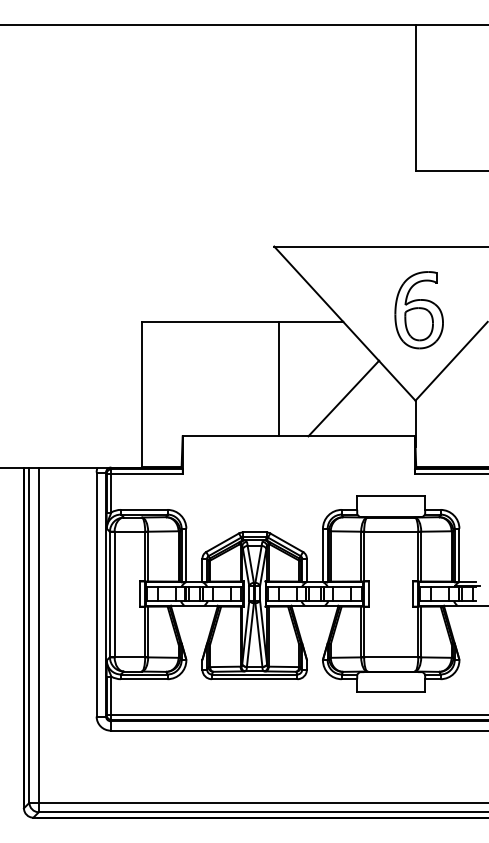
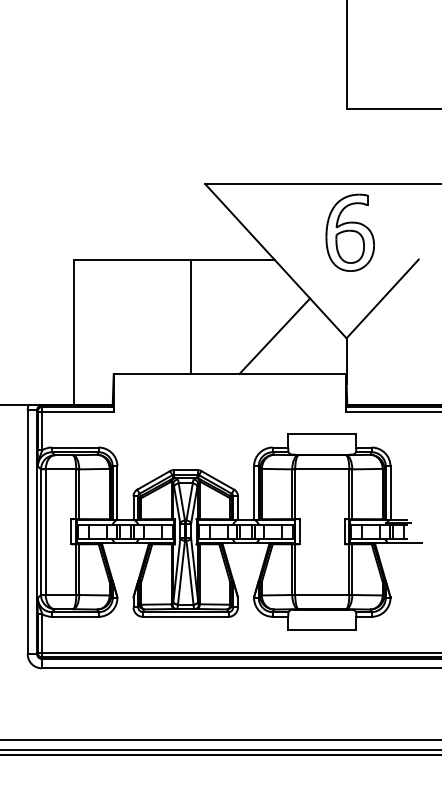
part: (418, 310) -> (349, 233), moved
line: (278, 378) -> (190, 316), moved

